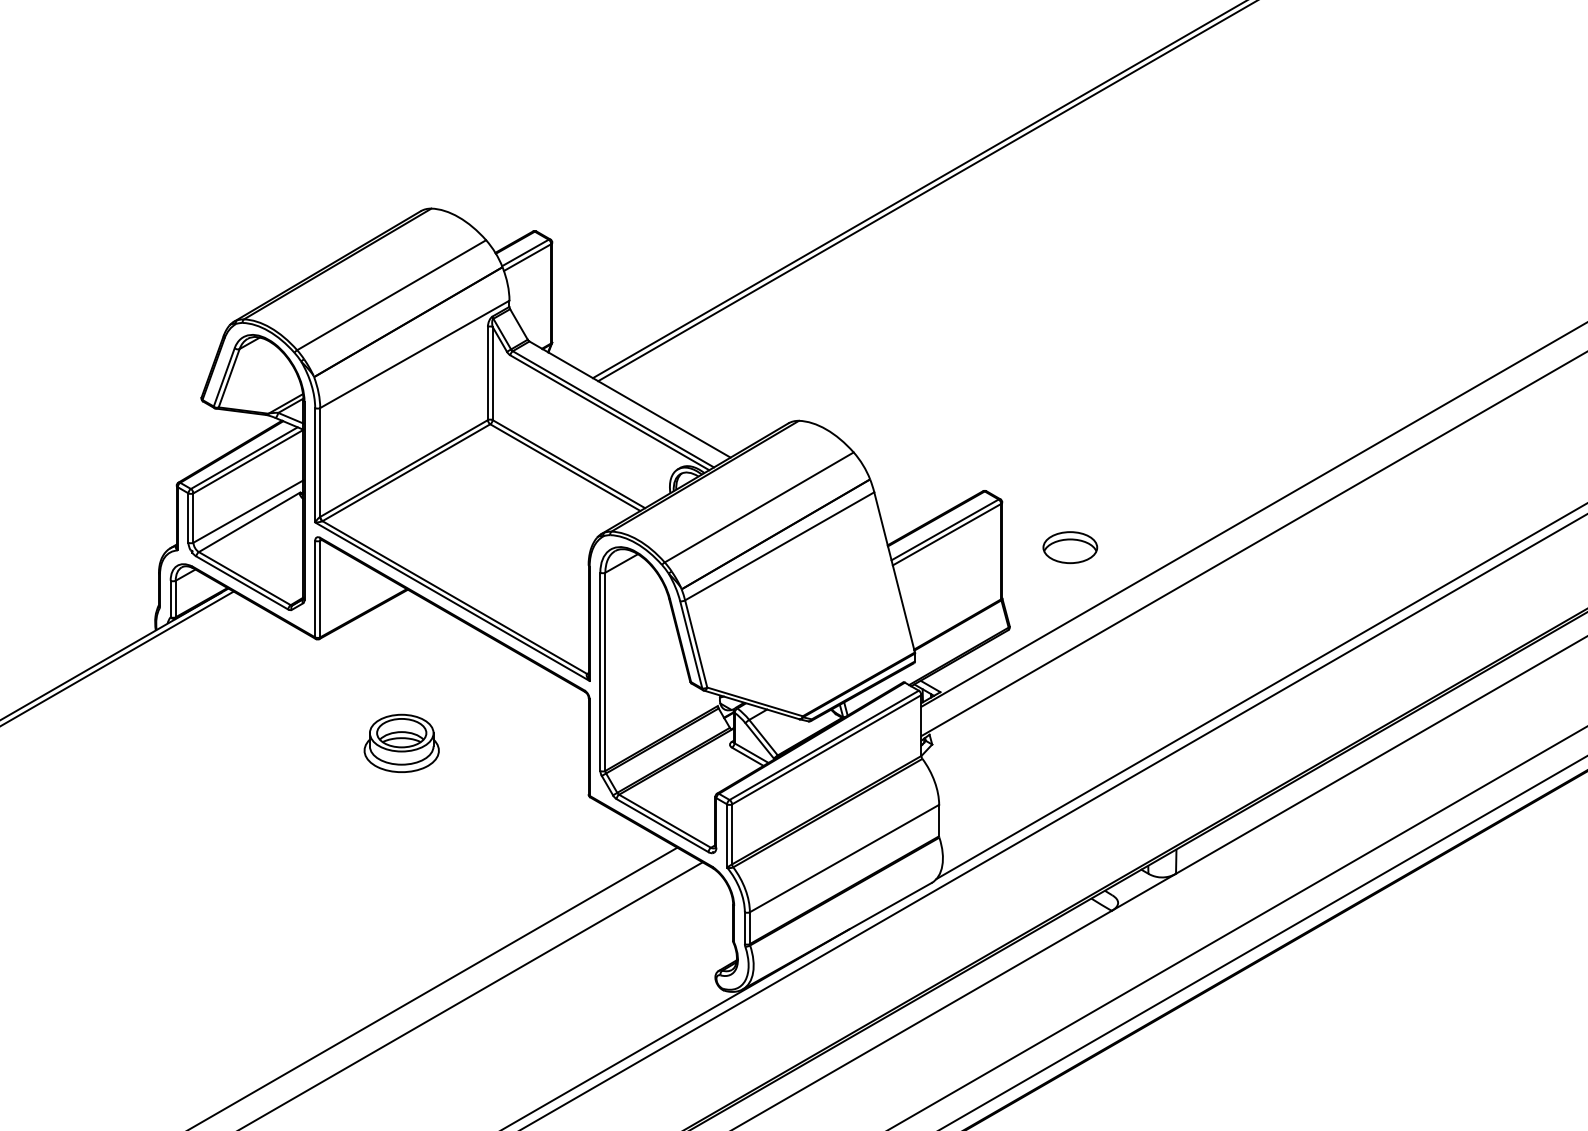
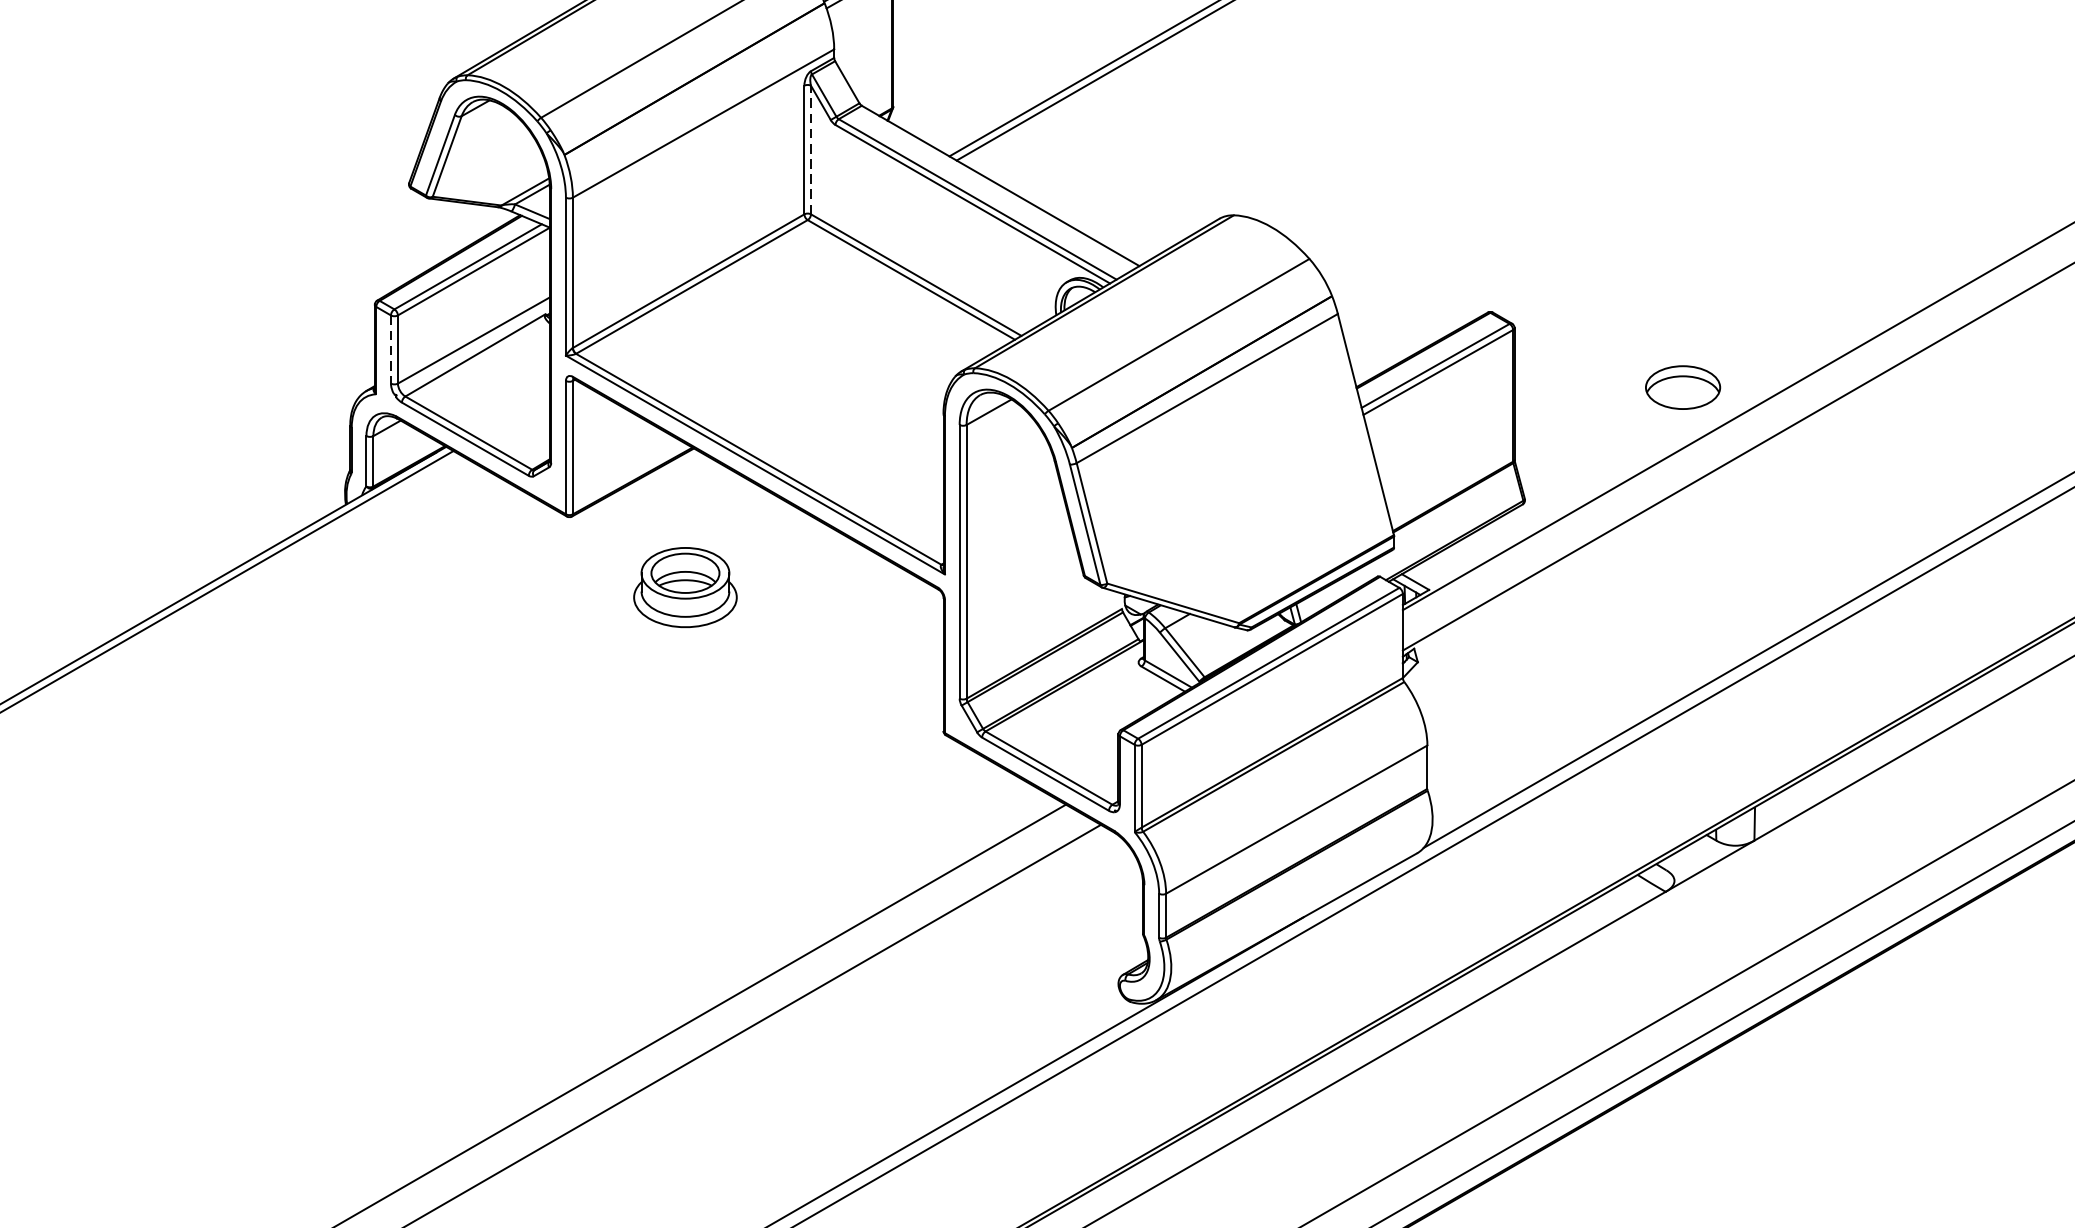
line: (492, 373) -> (810, 149), solid -> dashed
line: (188, 518) -> (391, 350), solid -> dashed
part: (1070, 547) -> (1683, 387), moved
part: (401, 742) -> (685, 586), moved

